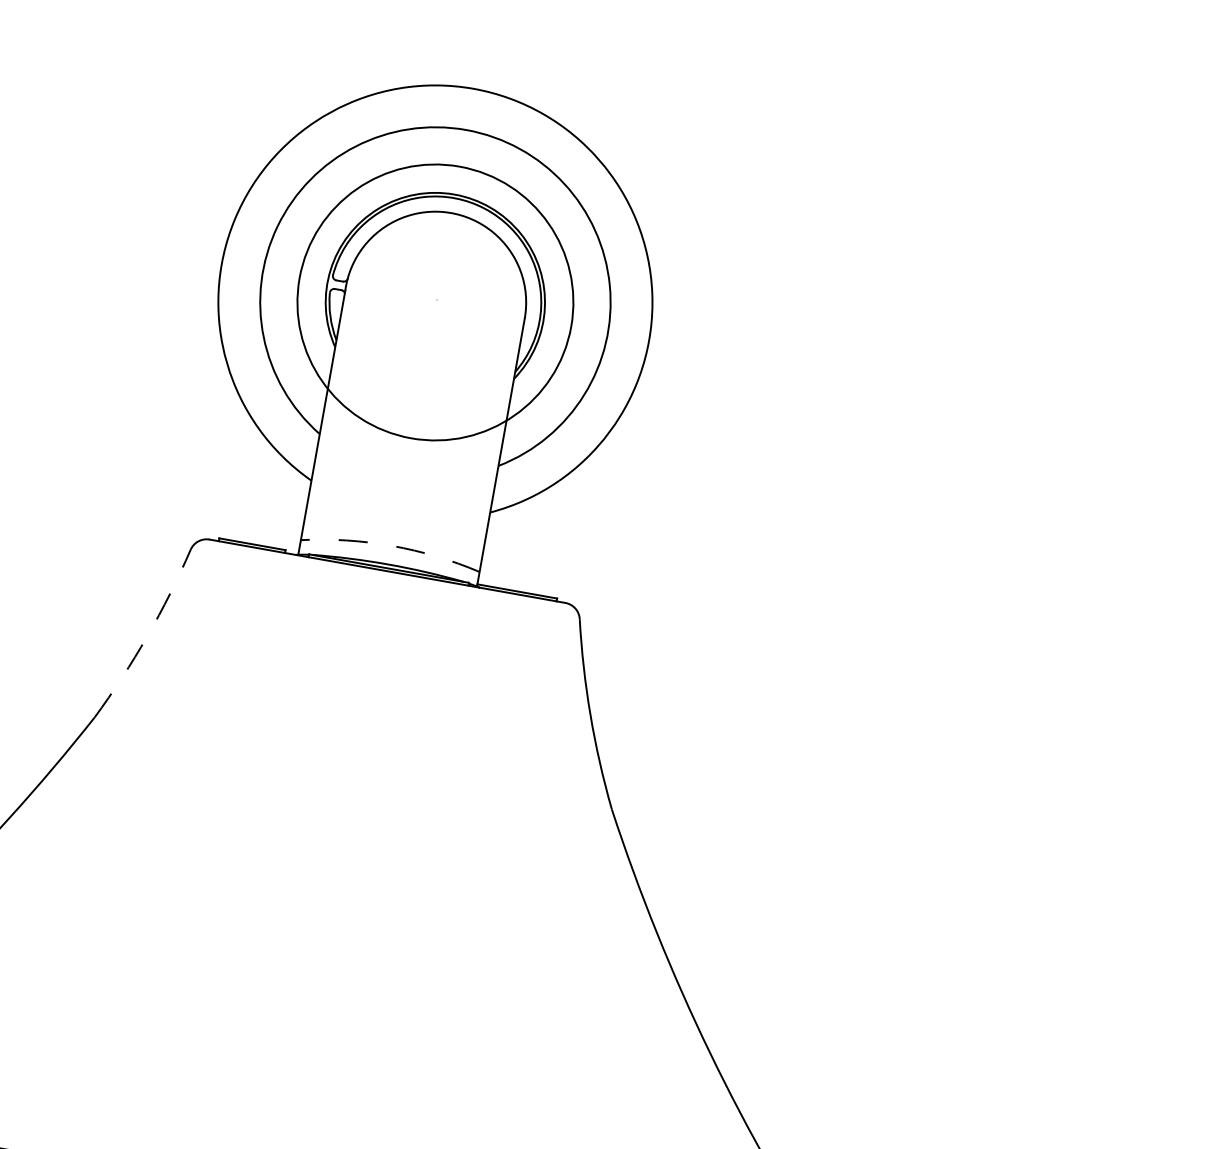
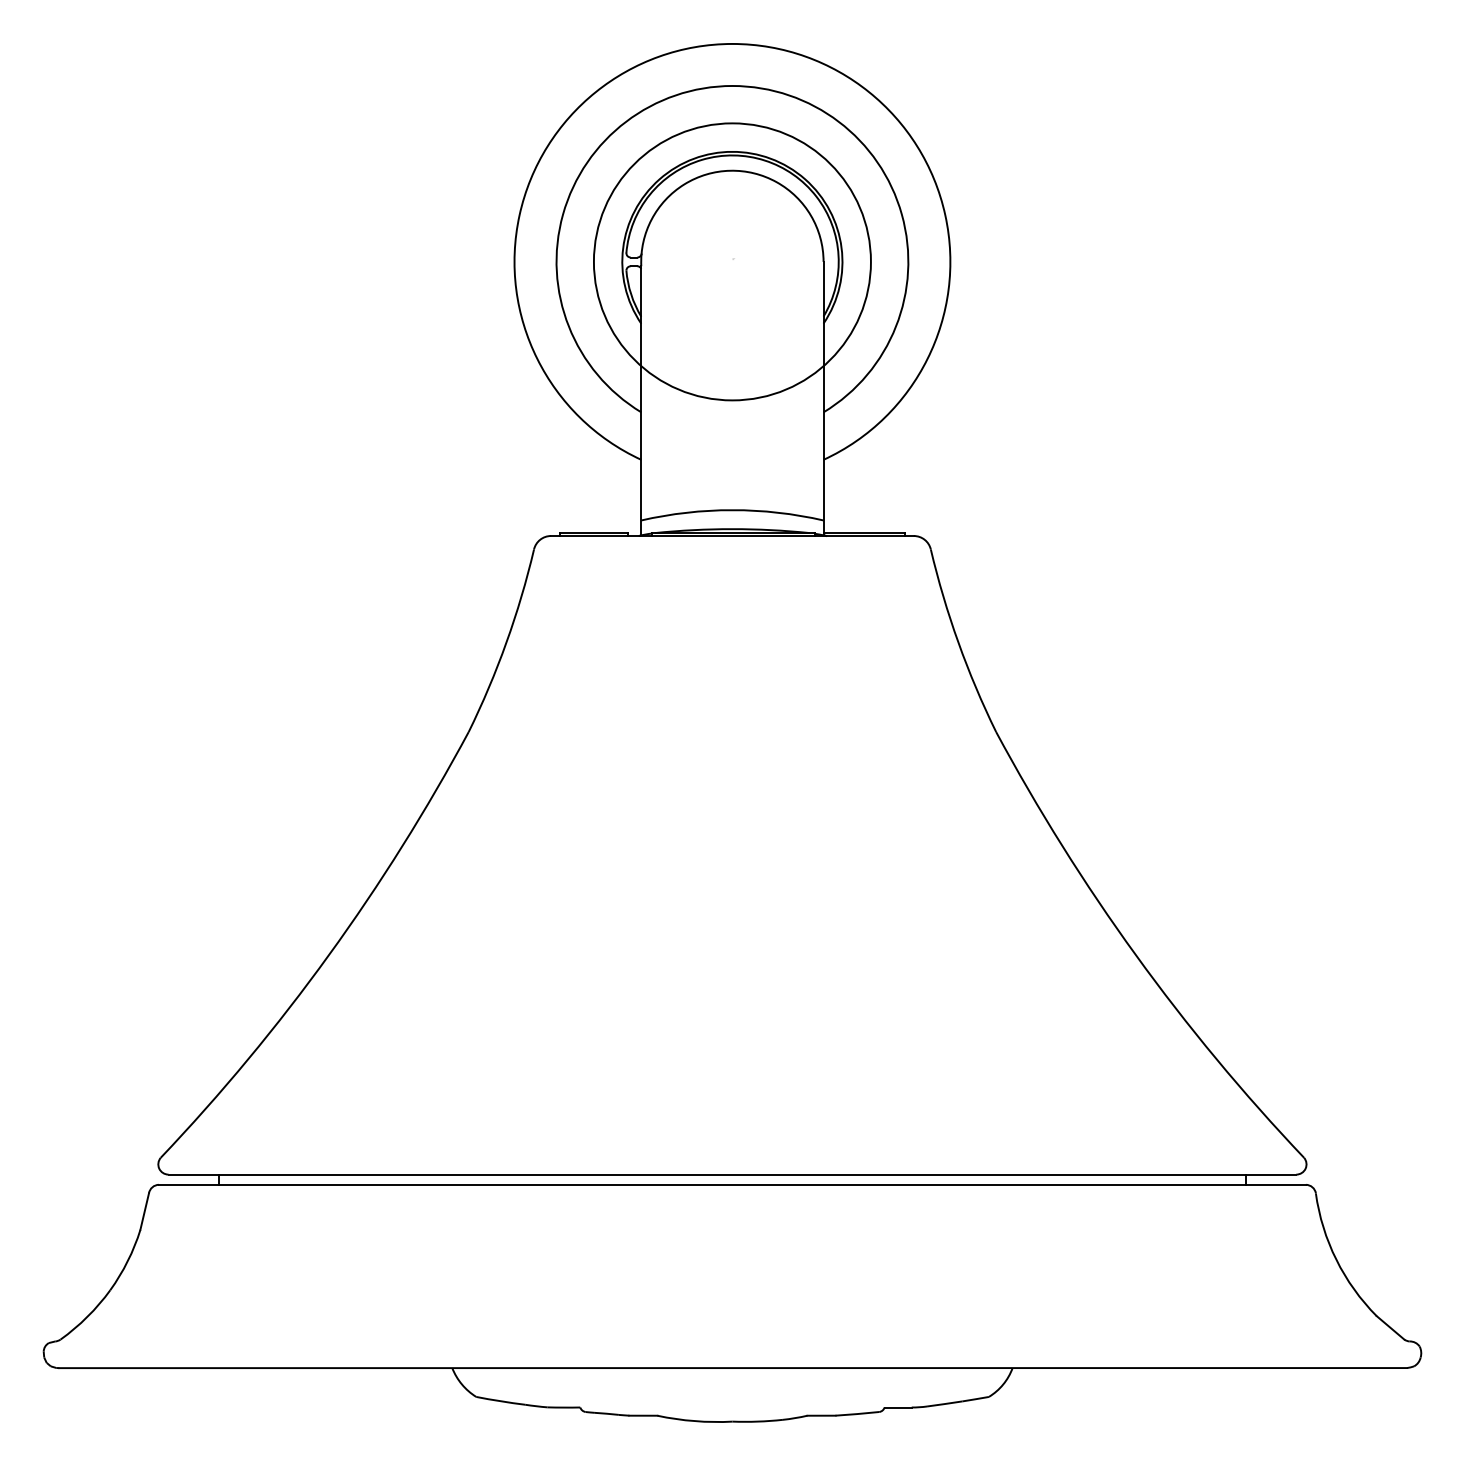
arc: (392, 546) -> (732, 510), dashed -> solid
arc: (147, 636) -> (506, 642), dashed -> solid

